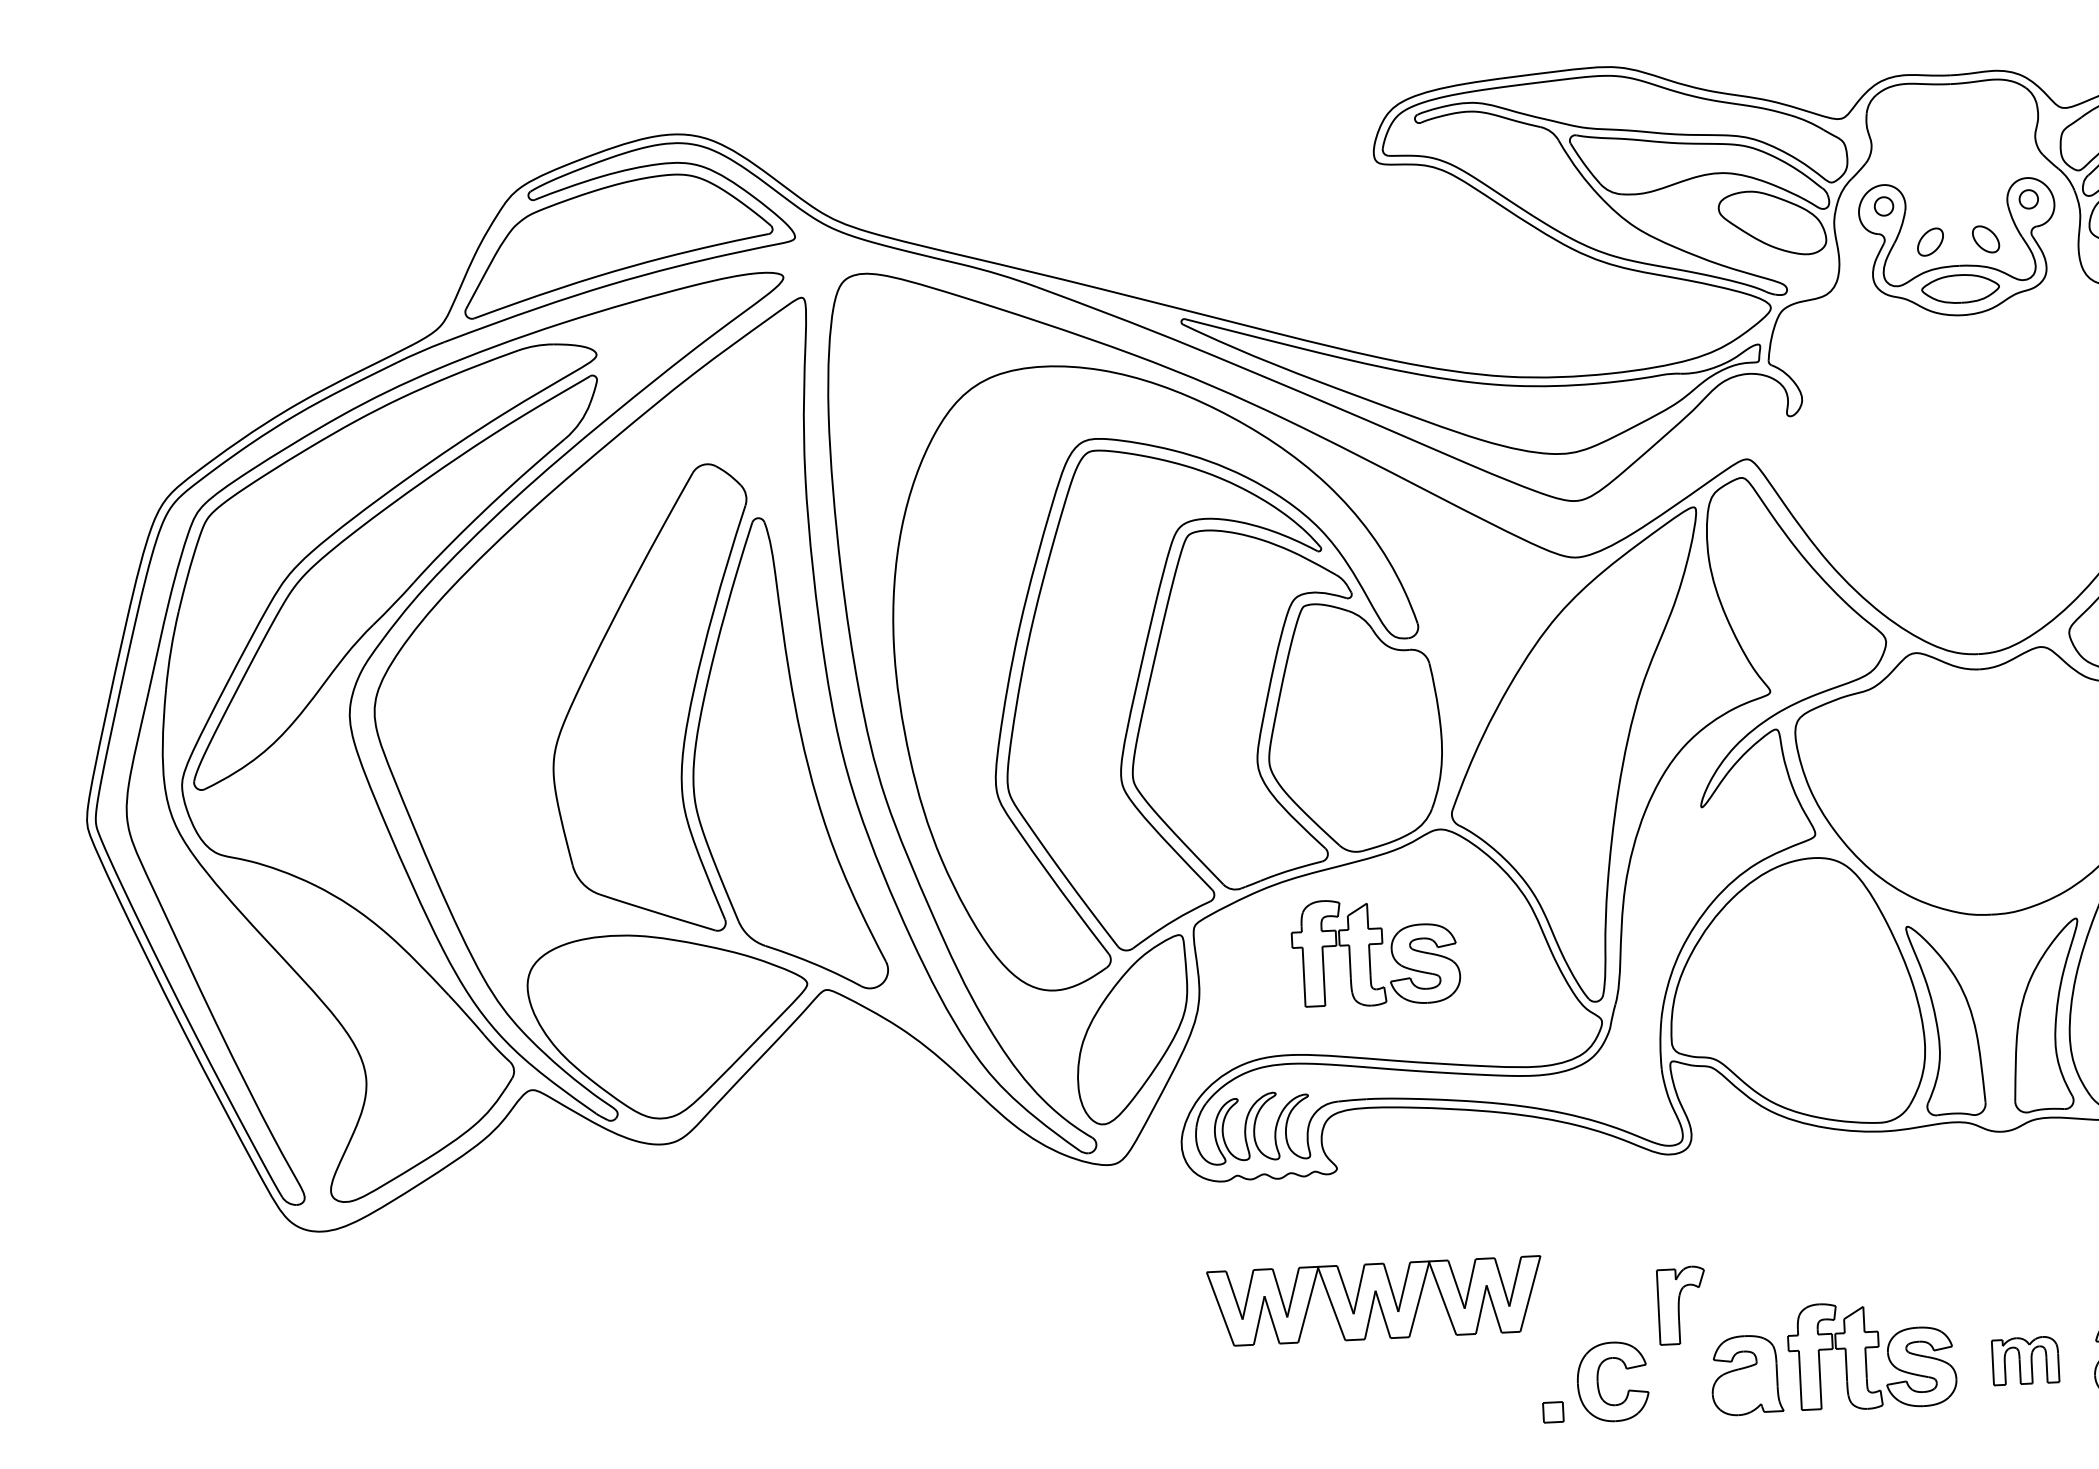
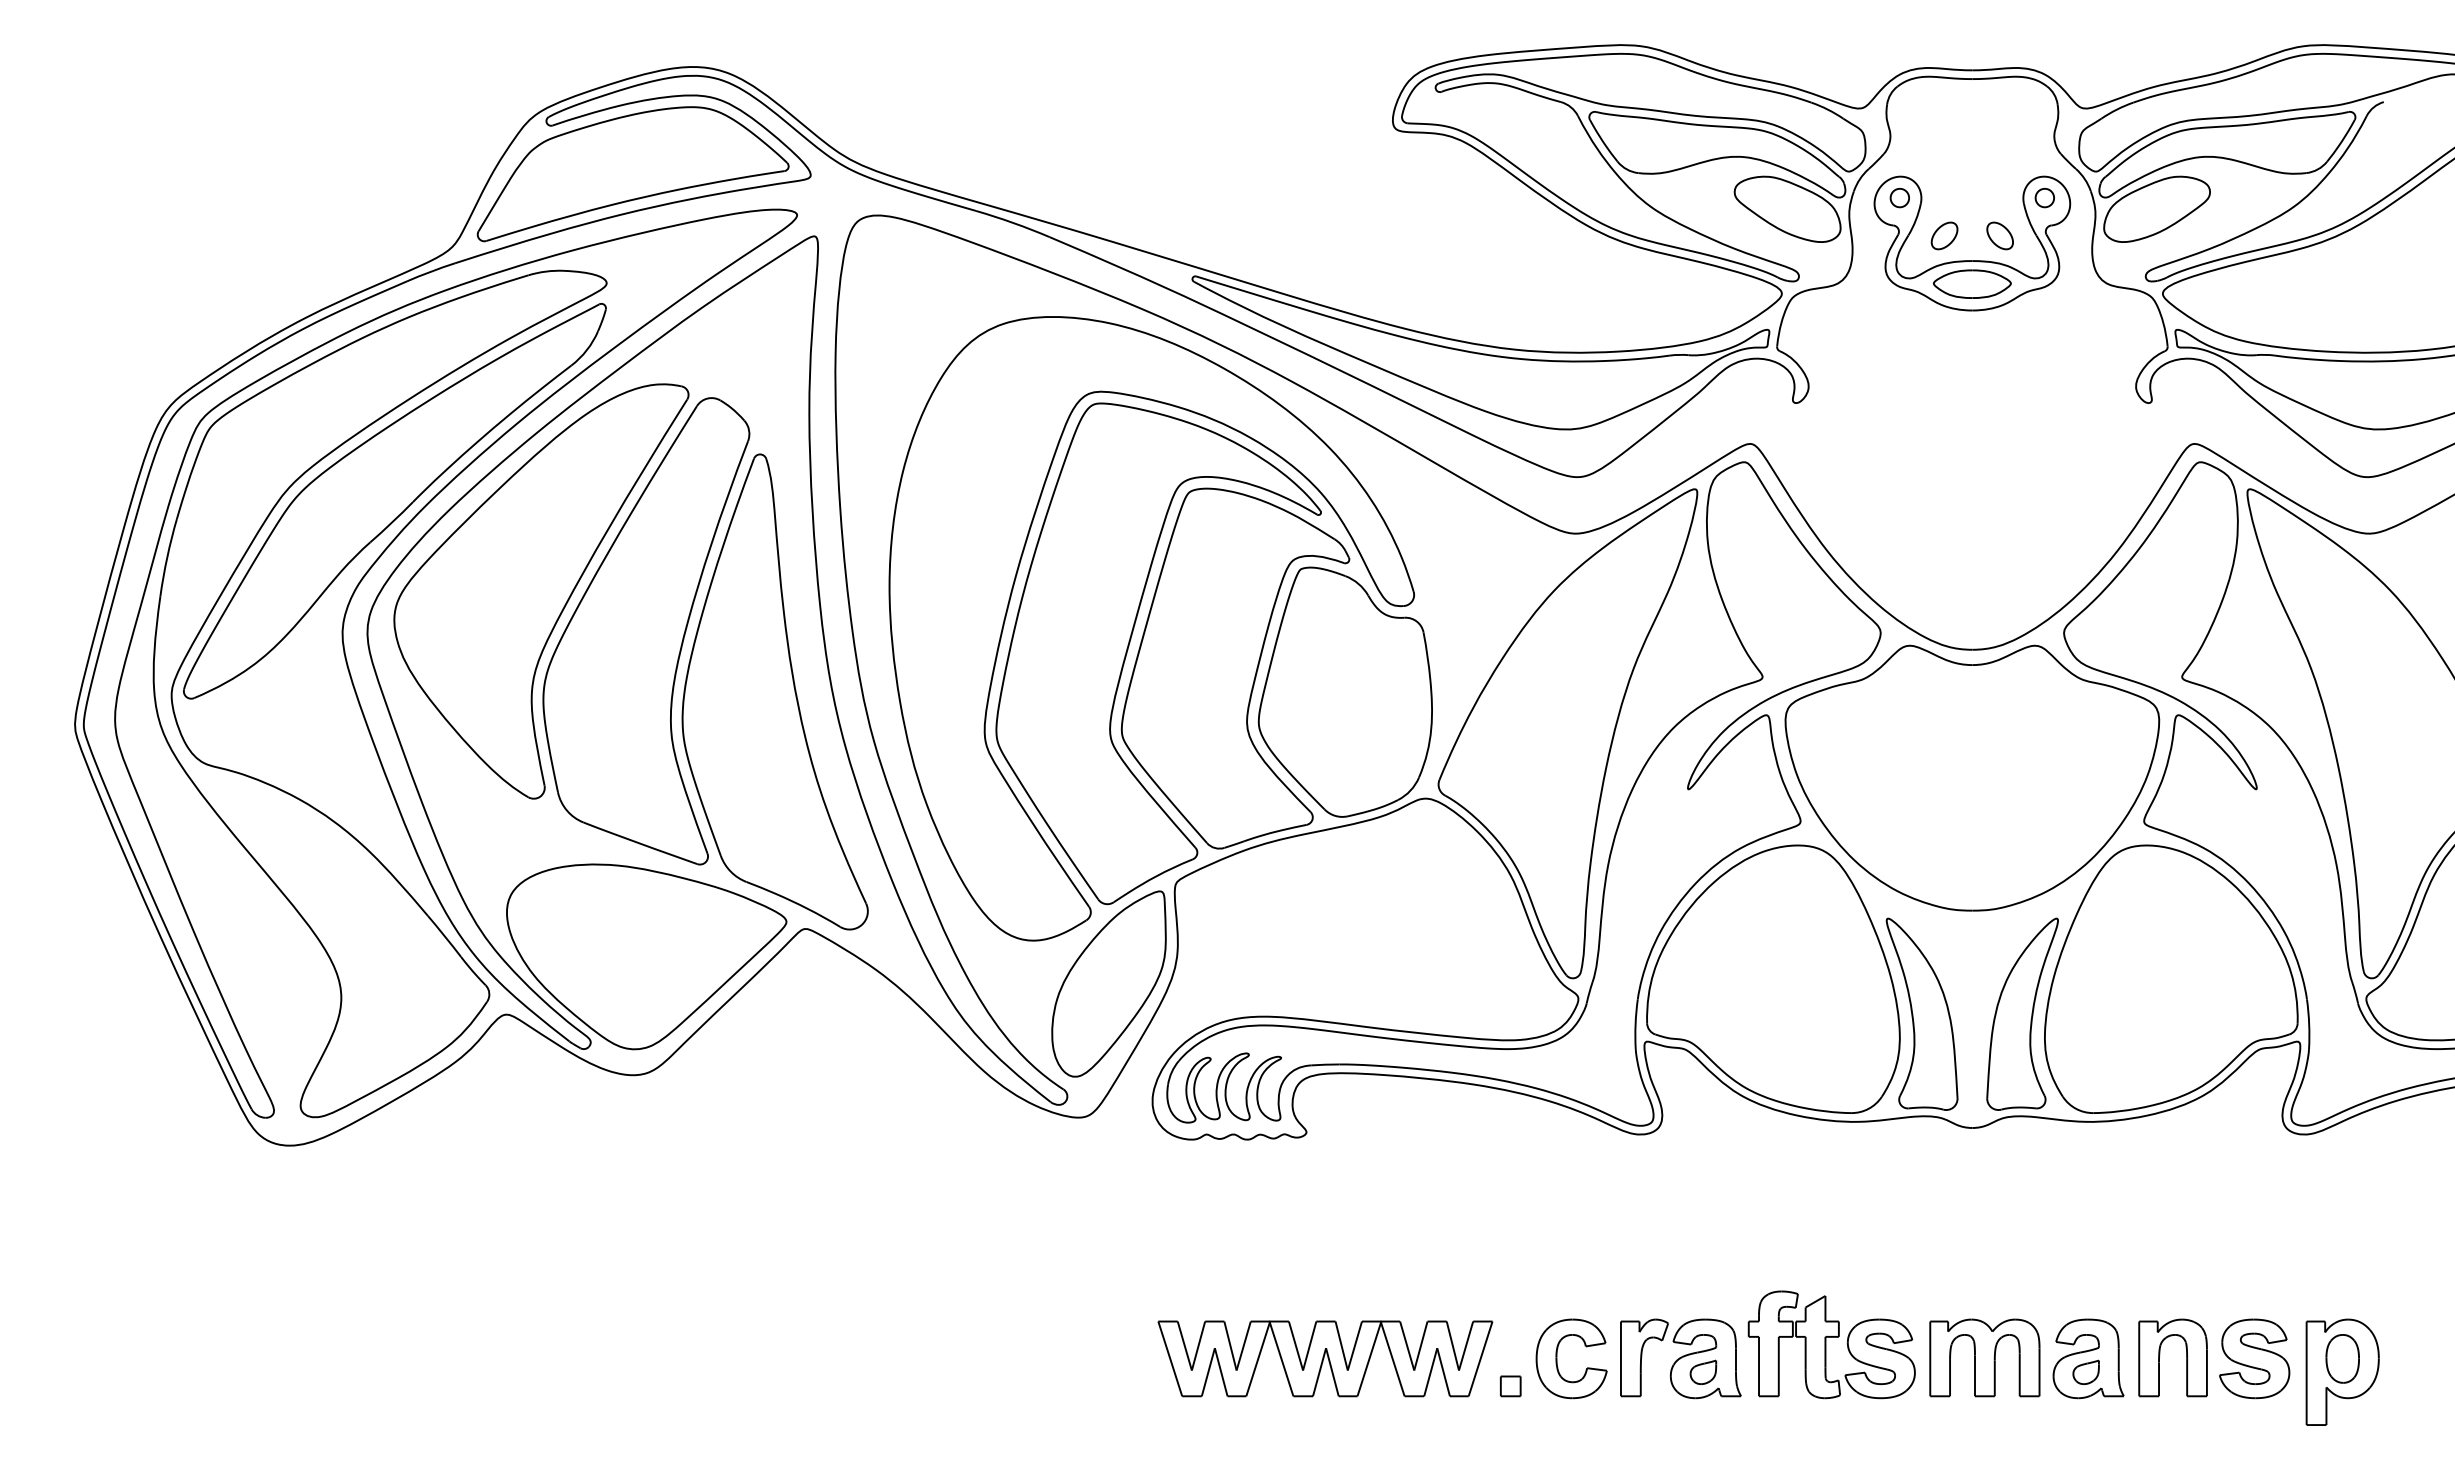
part: (546, 665) -> (541, 591), added
part: (1375, 951) -> (1355, 917), removed
part: (1375, 1301) -> (1325, 1358), moved
part: (1682, 1305) -> (1644, 1357), moved
part: (2025, 1360) -> (1984, 1357), size x1.67
part: (1745, 1388) -> (1703, 1371), added

